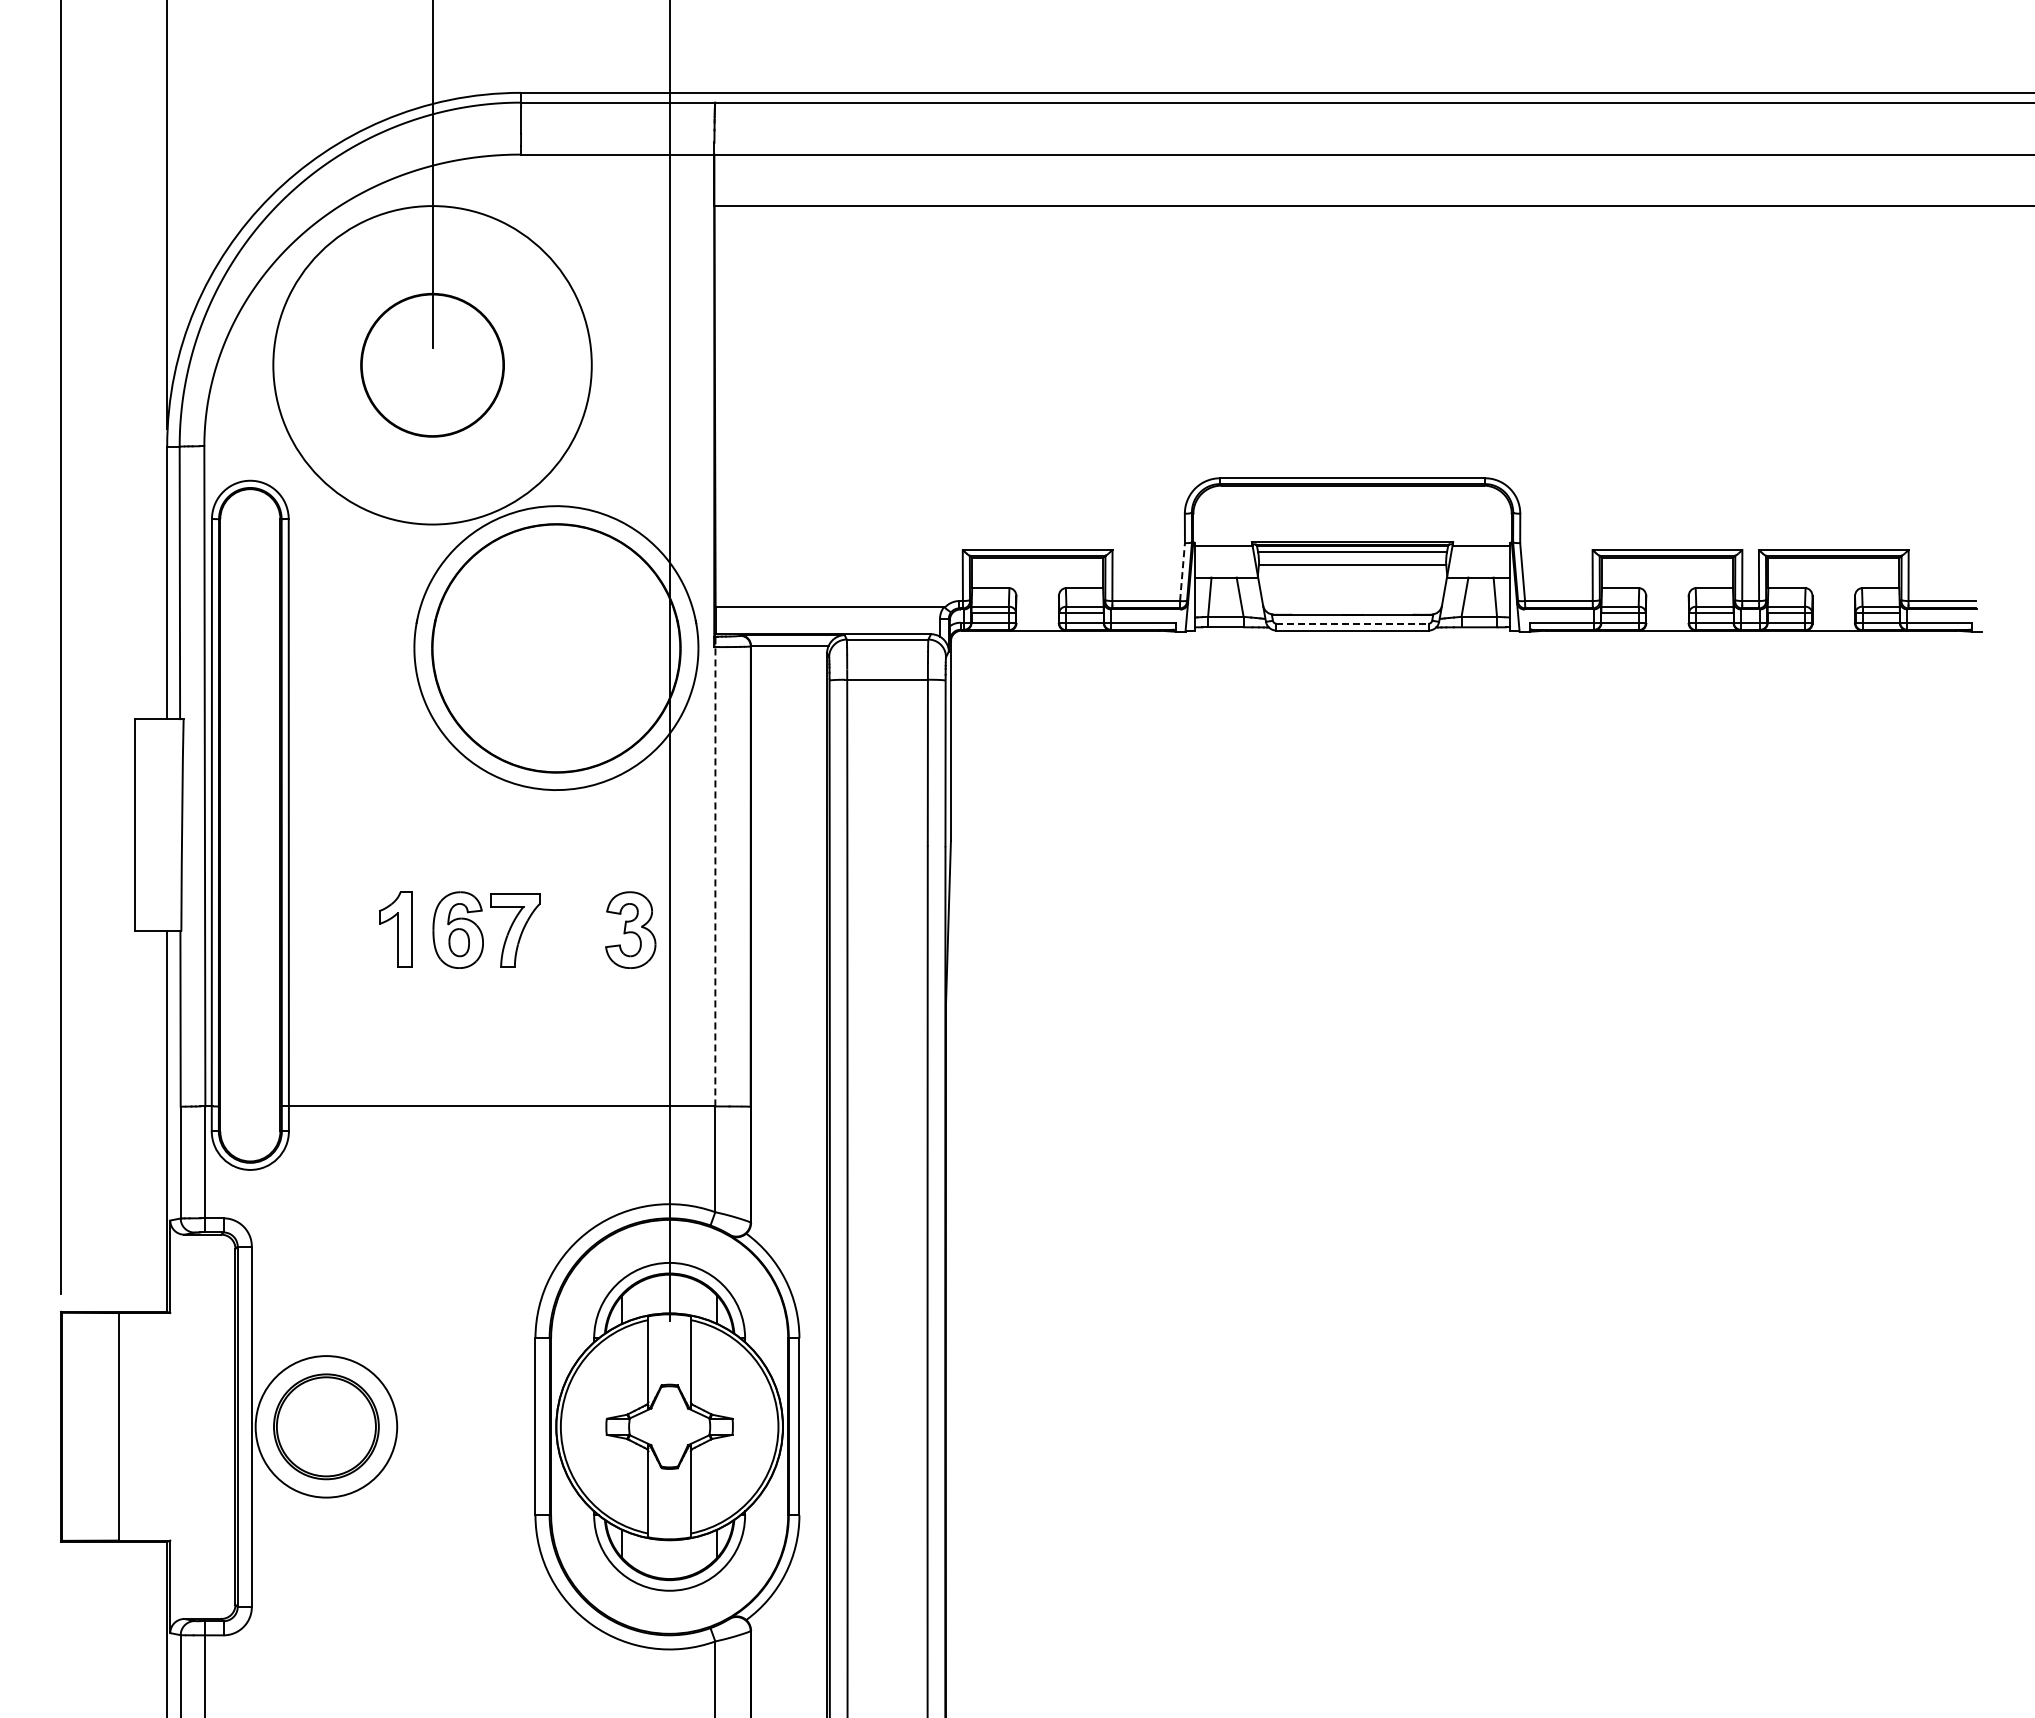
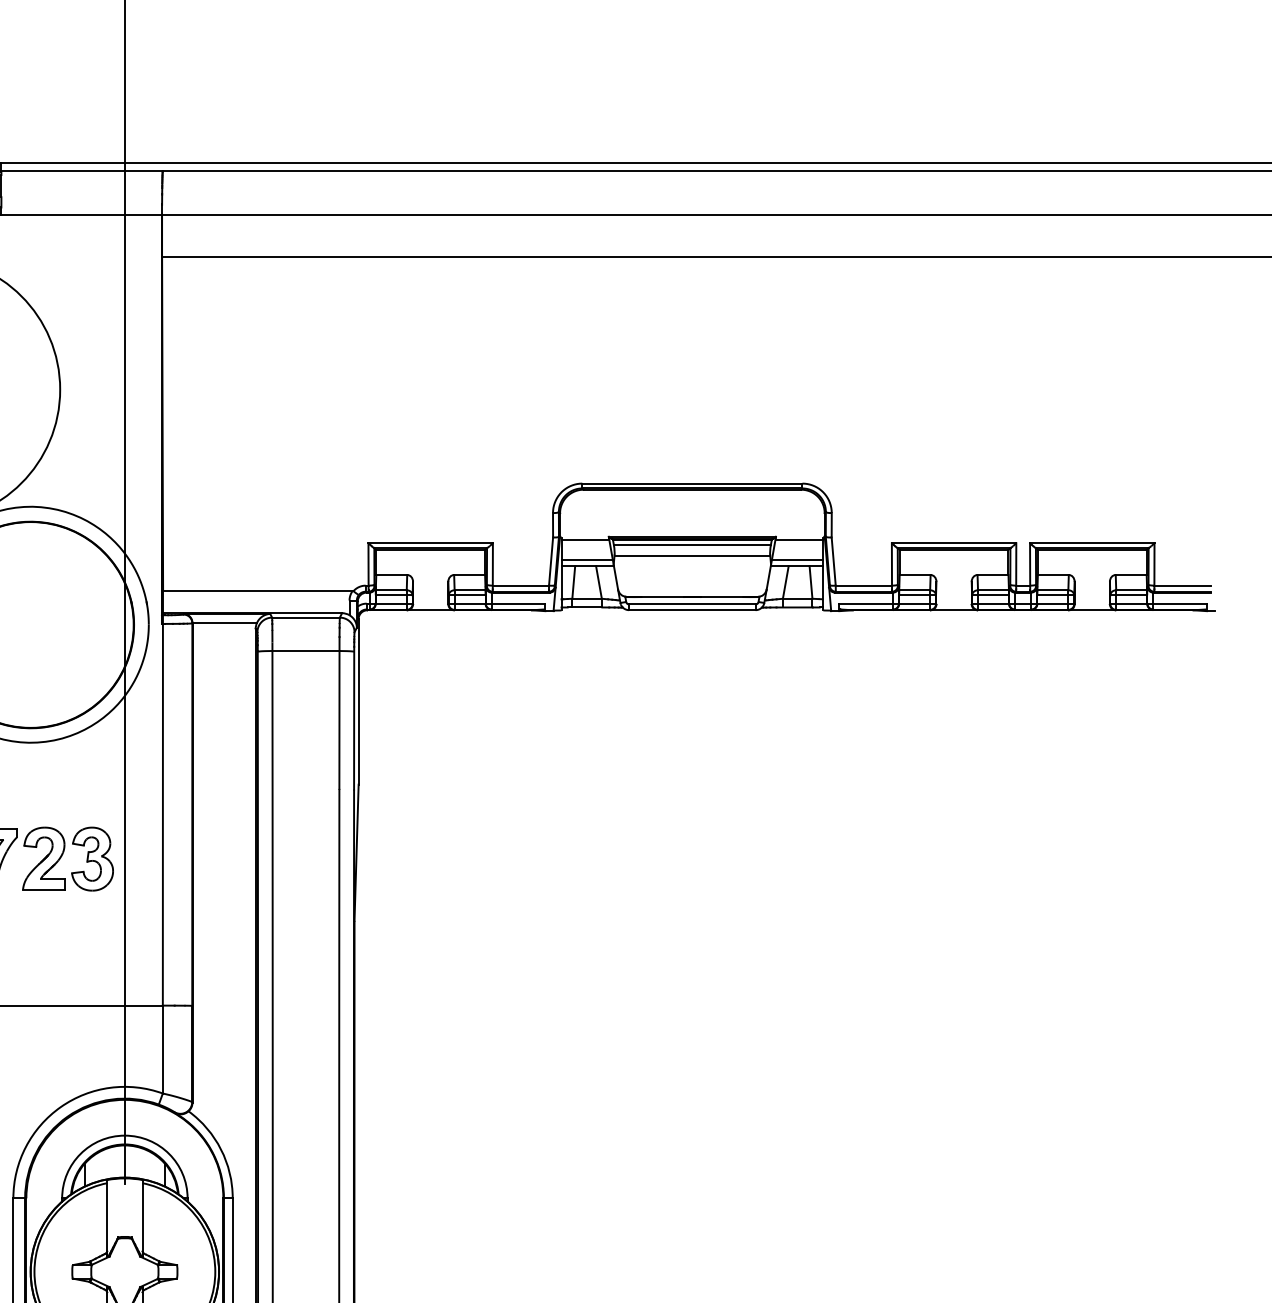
line: (1225, 570) -> (586, 560), added
line: (1479, 570) -> (797, 560), added
line: (1182, 571) -> (551, 561), dashed -> solid
line: (1353, 623) -> (693, 604), dashed -> solid
line: (715, 871) -> (162, 810), dashed -> solid
part: (571, 929) -> (43, 858), added

